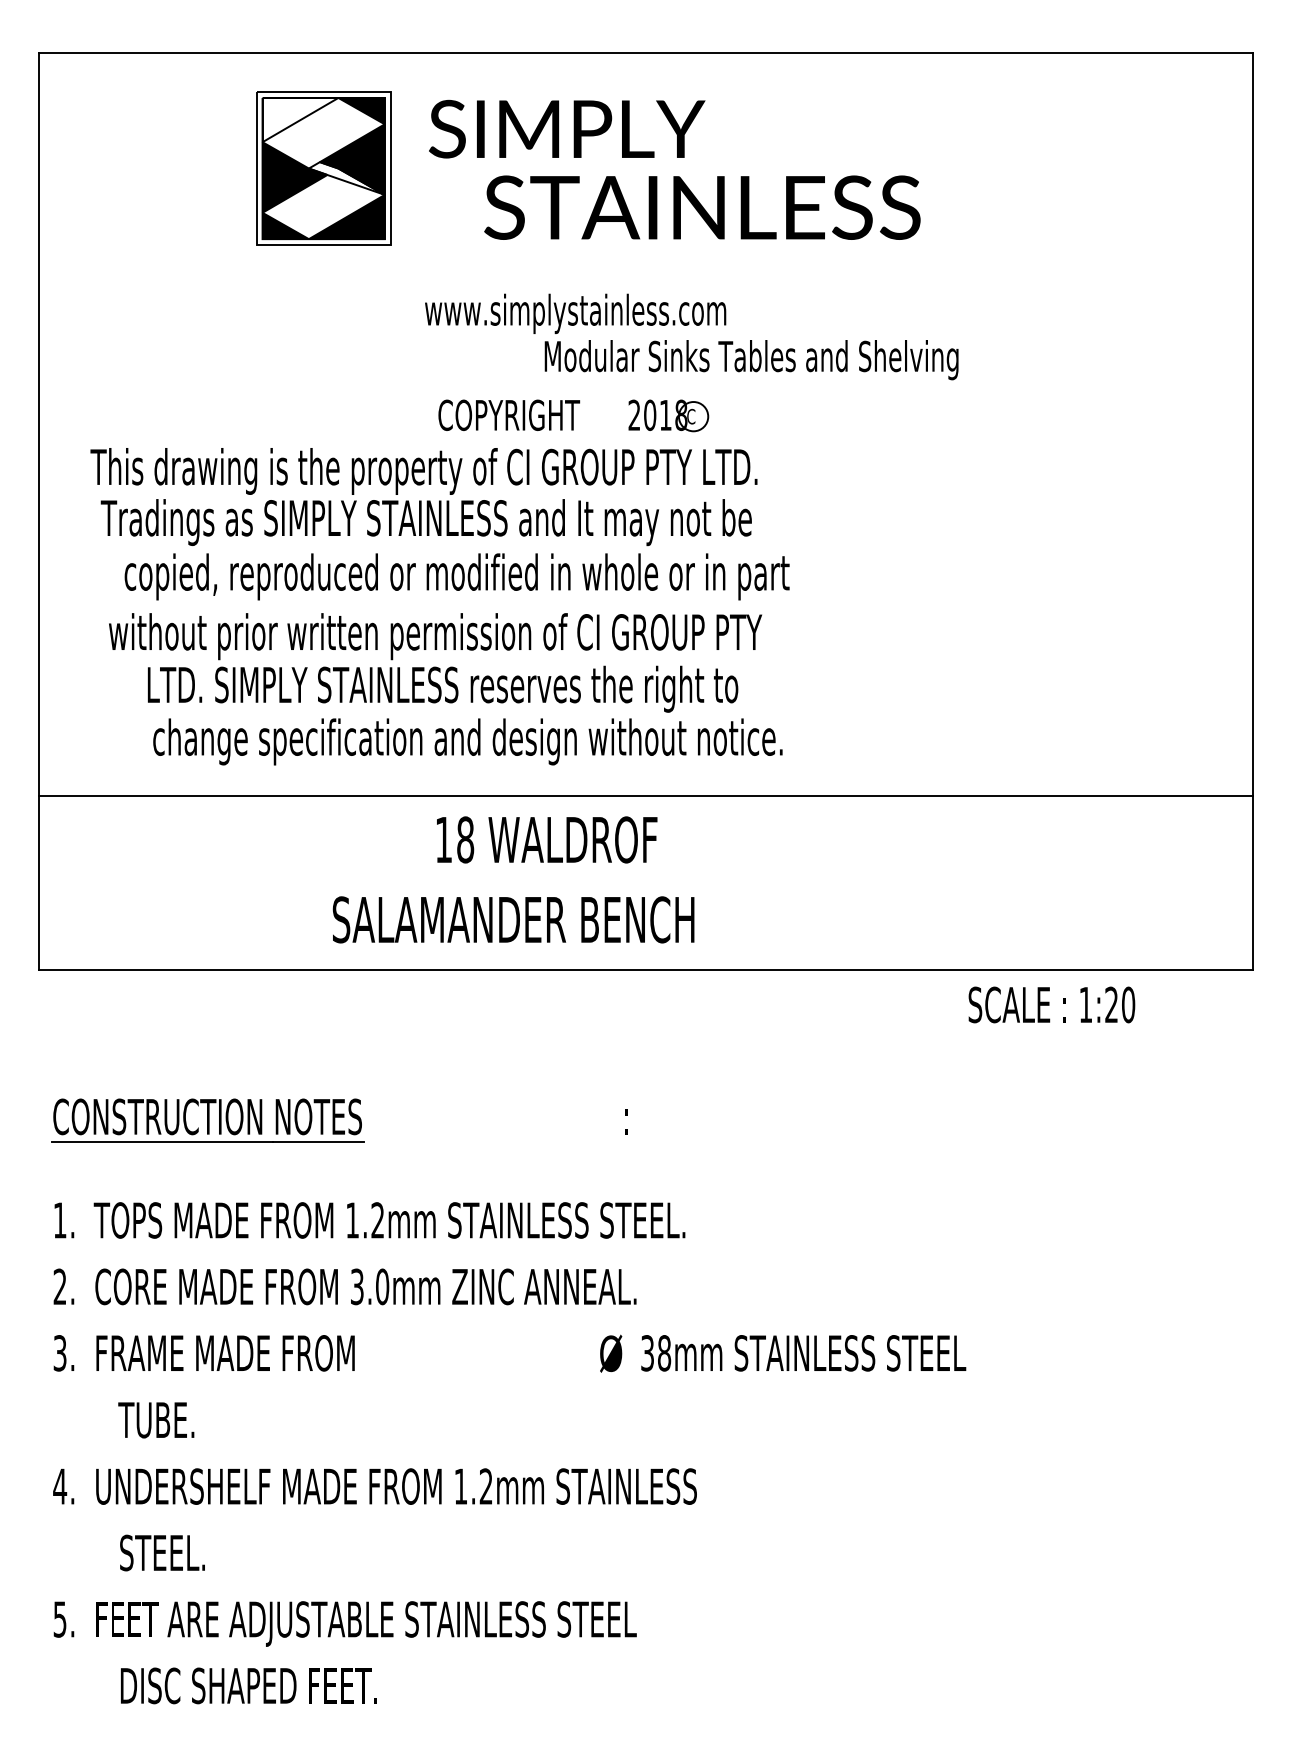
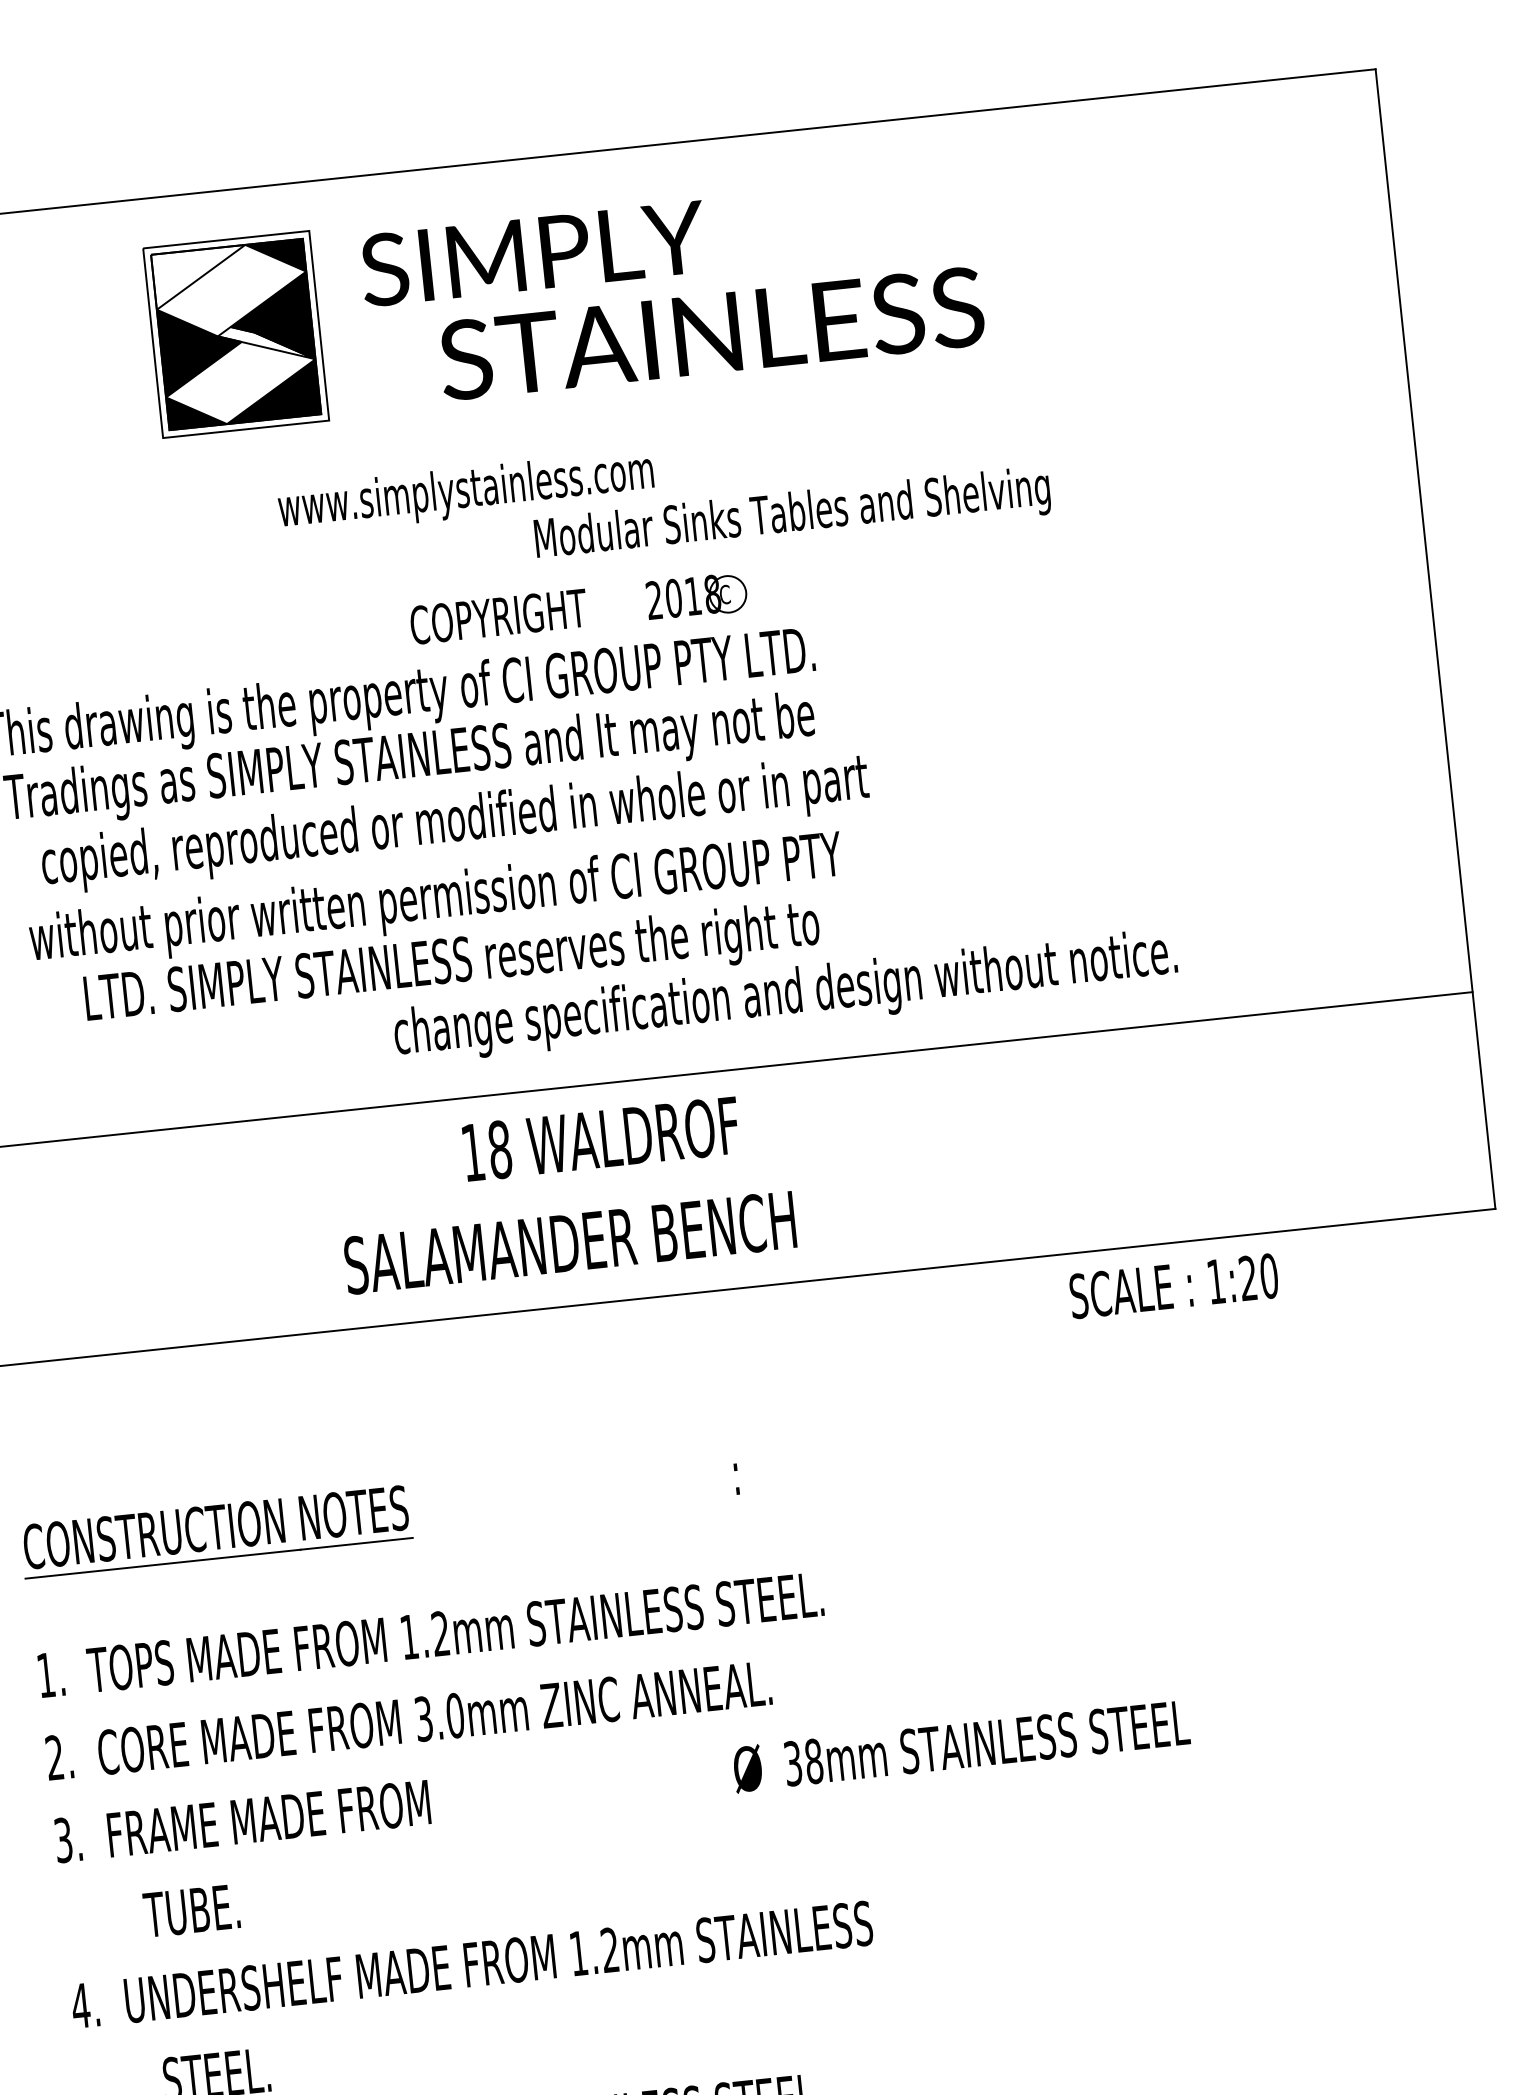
text: (575, 313) -> (466, 492), moved
text: (467, 741) -> (785, 996), moved
text: (1051, 1004) -> (1173, 1285), moved

